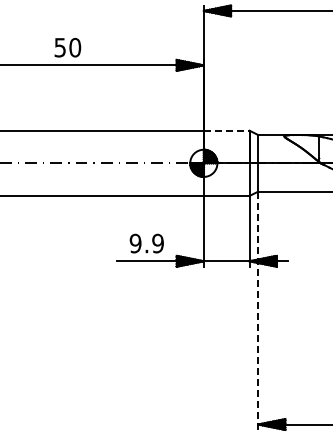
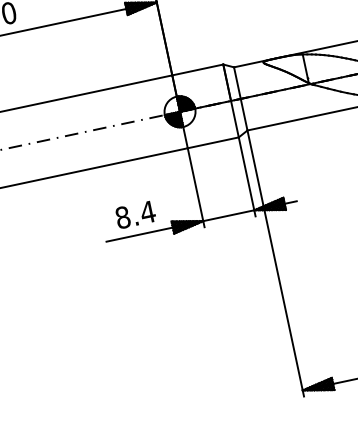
line: (226, 130) -> (197, 69), dashed -> solid
text: (146, 243) -> (135, 214), 9.9 -> 8.4
line: (258, 311) -> (276, 264), dashed -> solid

